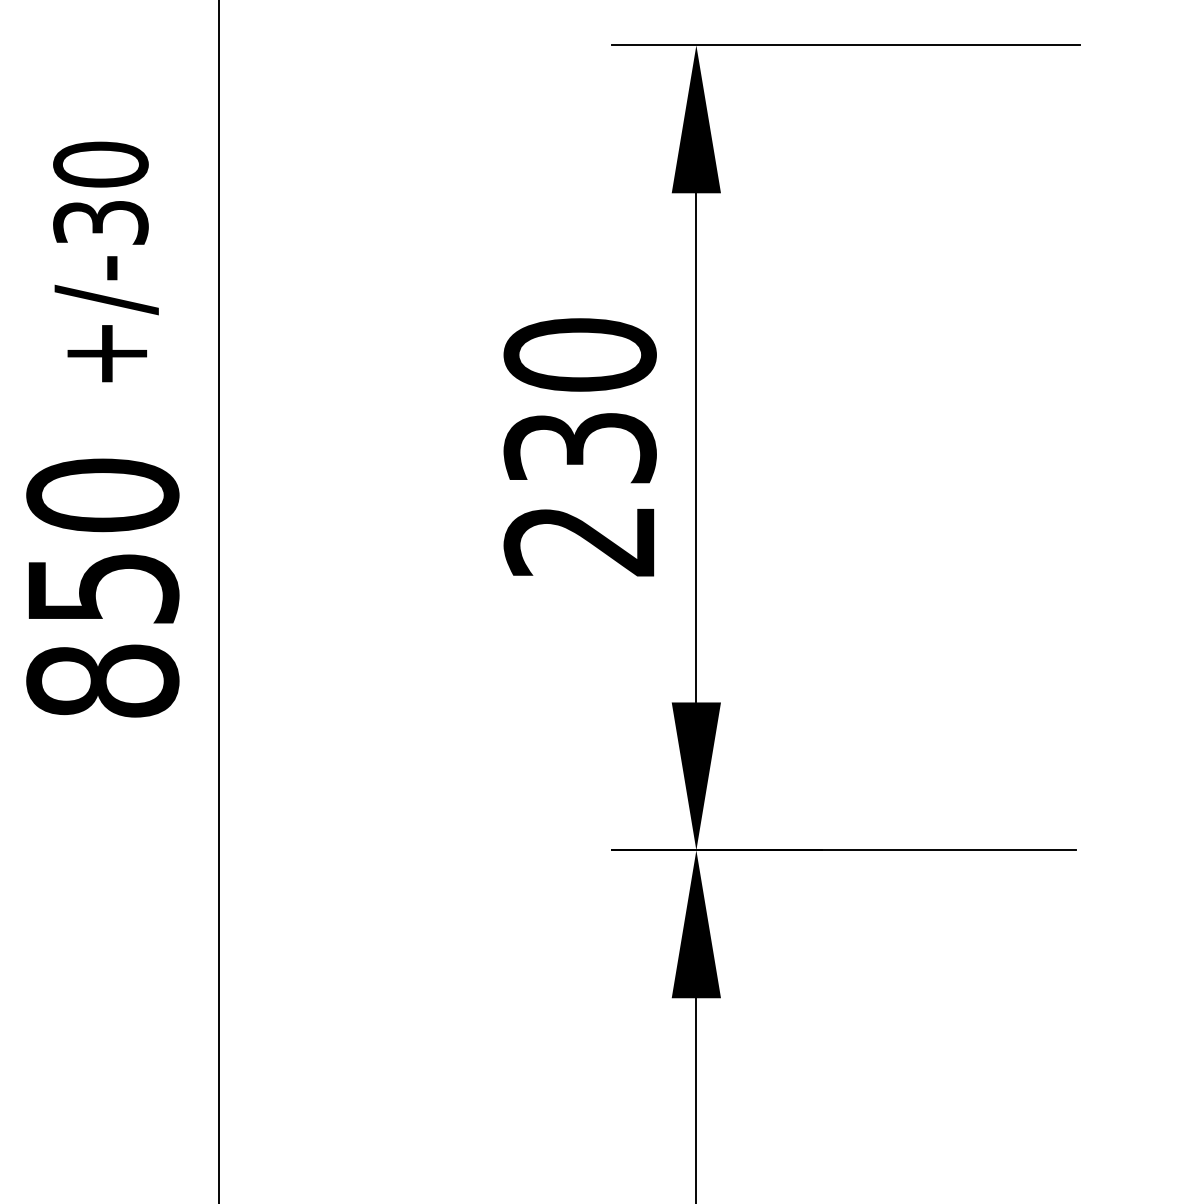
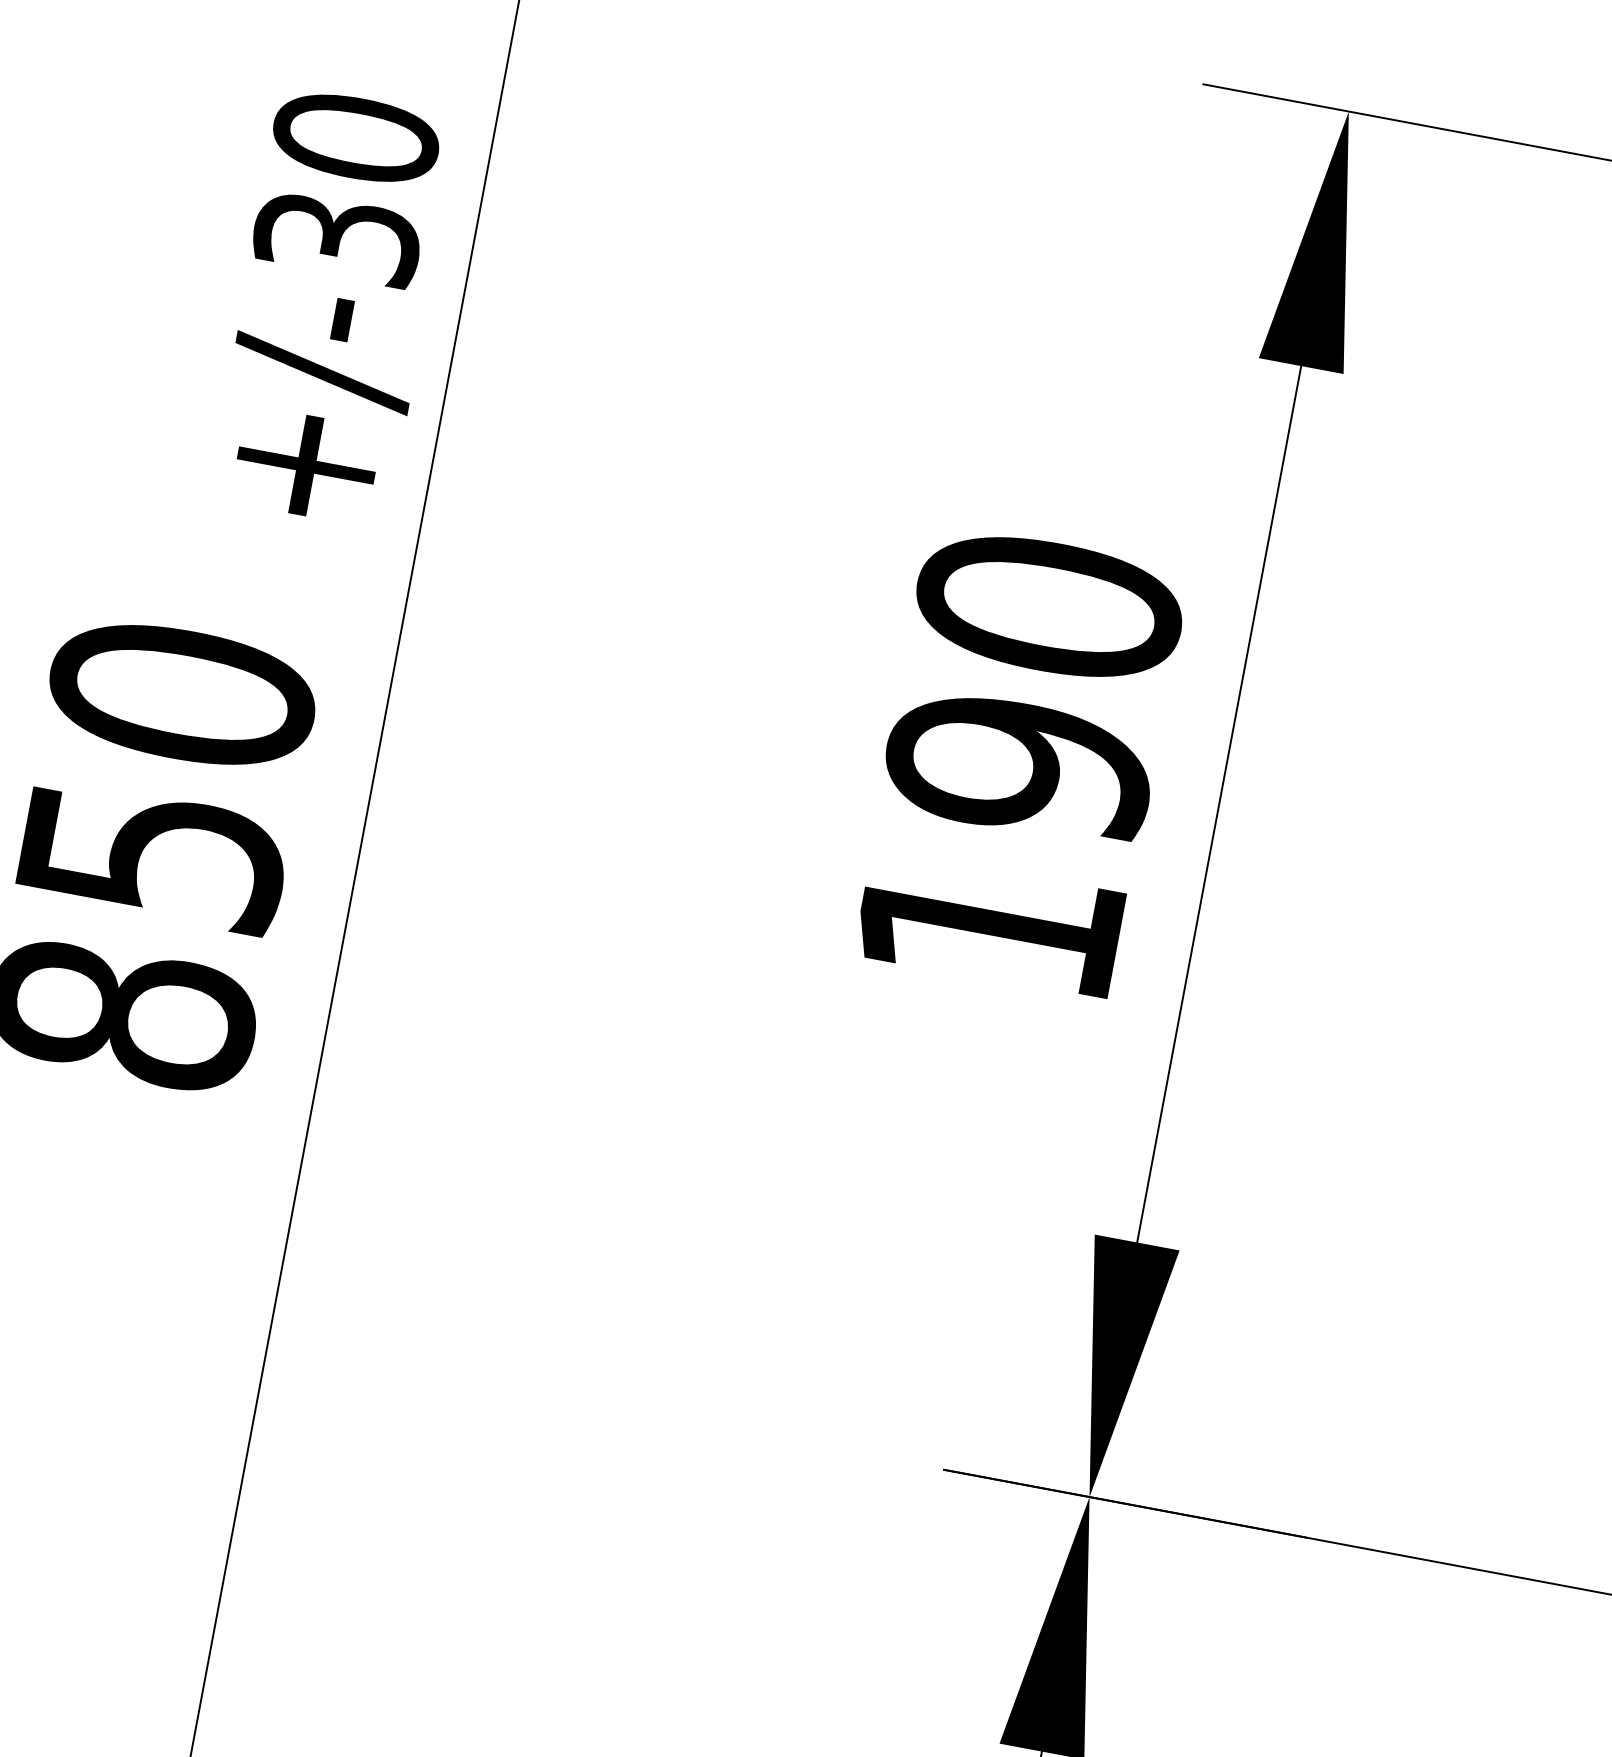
text: (105, 261) -> (332, 306), moved
text: (579, 493) -> (1003, 845), 230 -> 190

